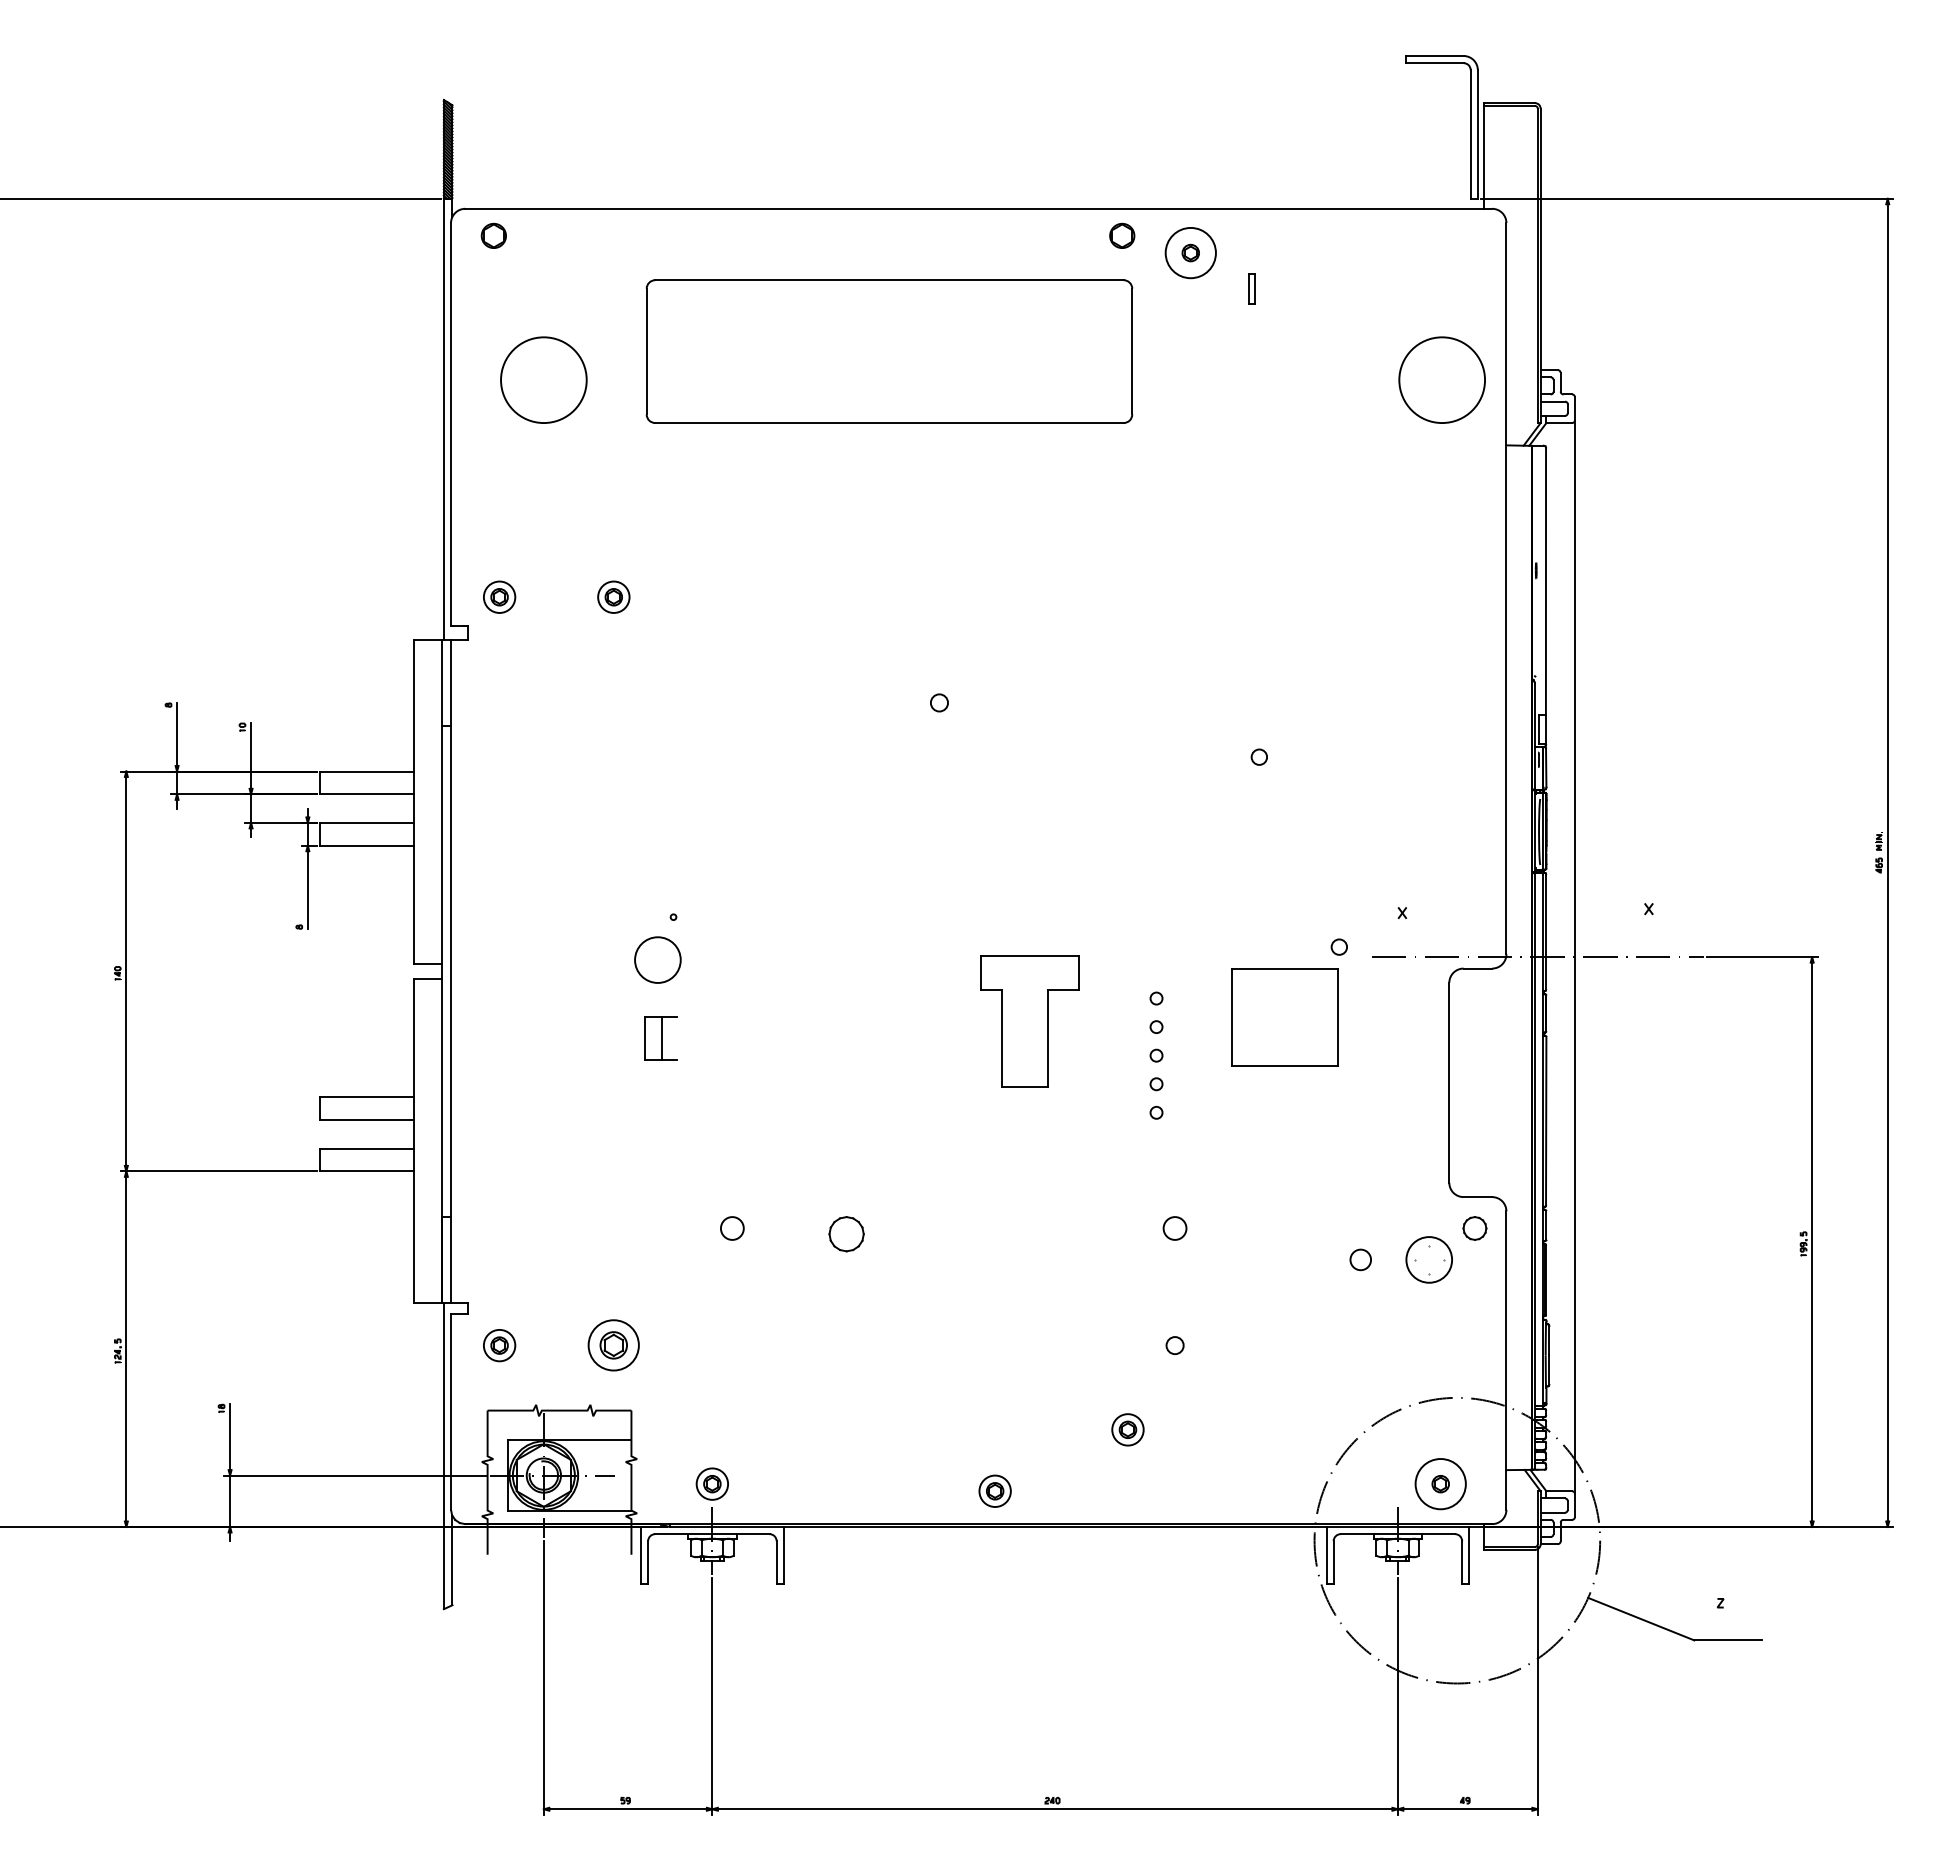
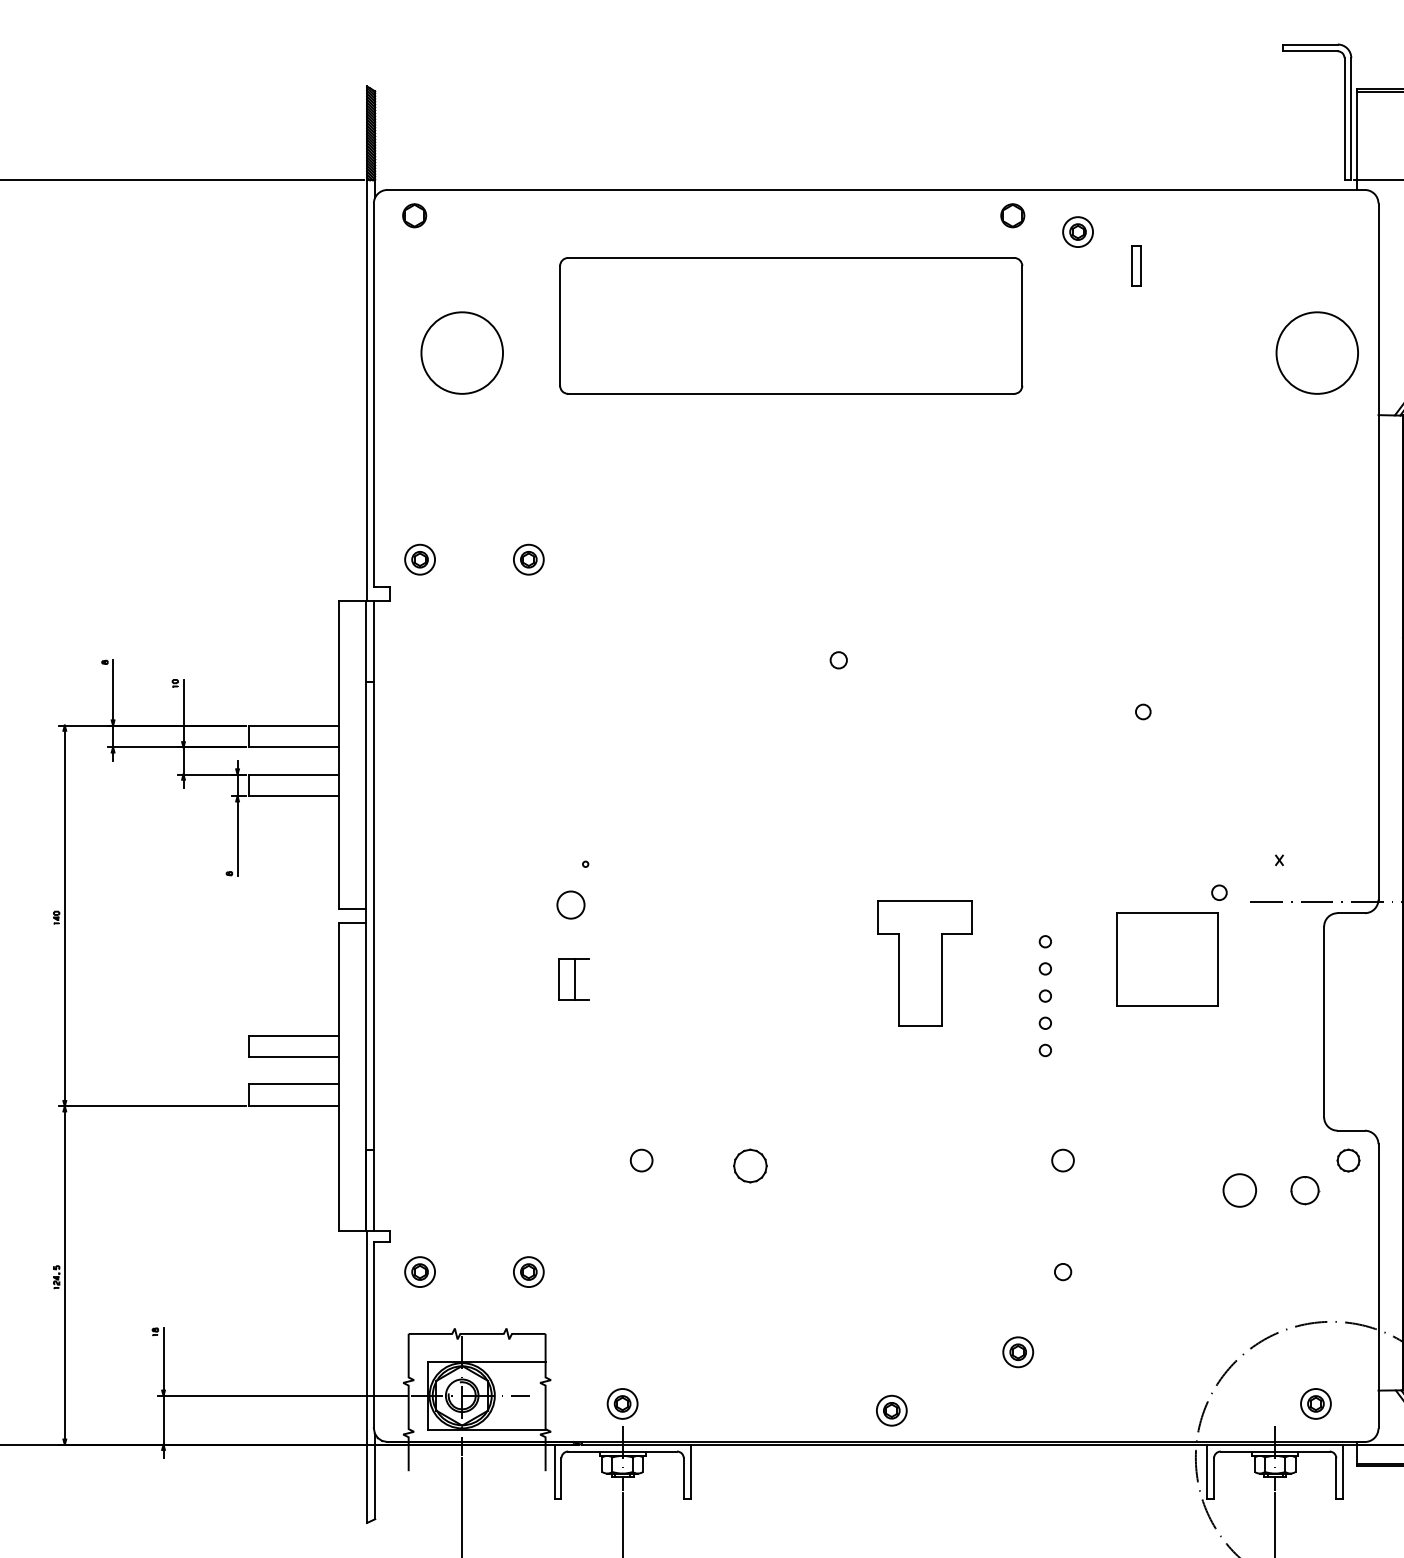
circle: (1190, 252) -> (1077, 231), size x0.62
part: (1252, 288) -> (1136, 265), size x1.43
circle: (658, 959) -> (571, 904), size x0.62
circle: (1360, 1259) -> (1239, 1190), size x1.67
circle: (1428, 1259) -> (1304, 1190), size x0.62
part: (613, 1345) -> (528, 1271), size x0.62
circle: (1440, 1483) -> (1315, 1403), size x0.62

